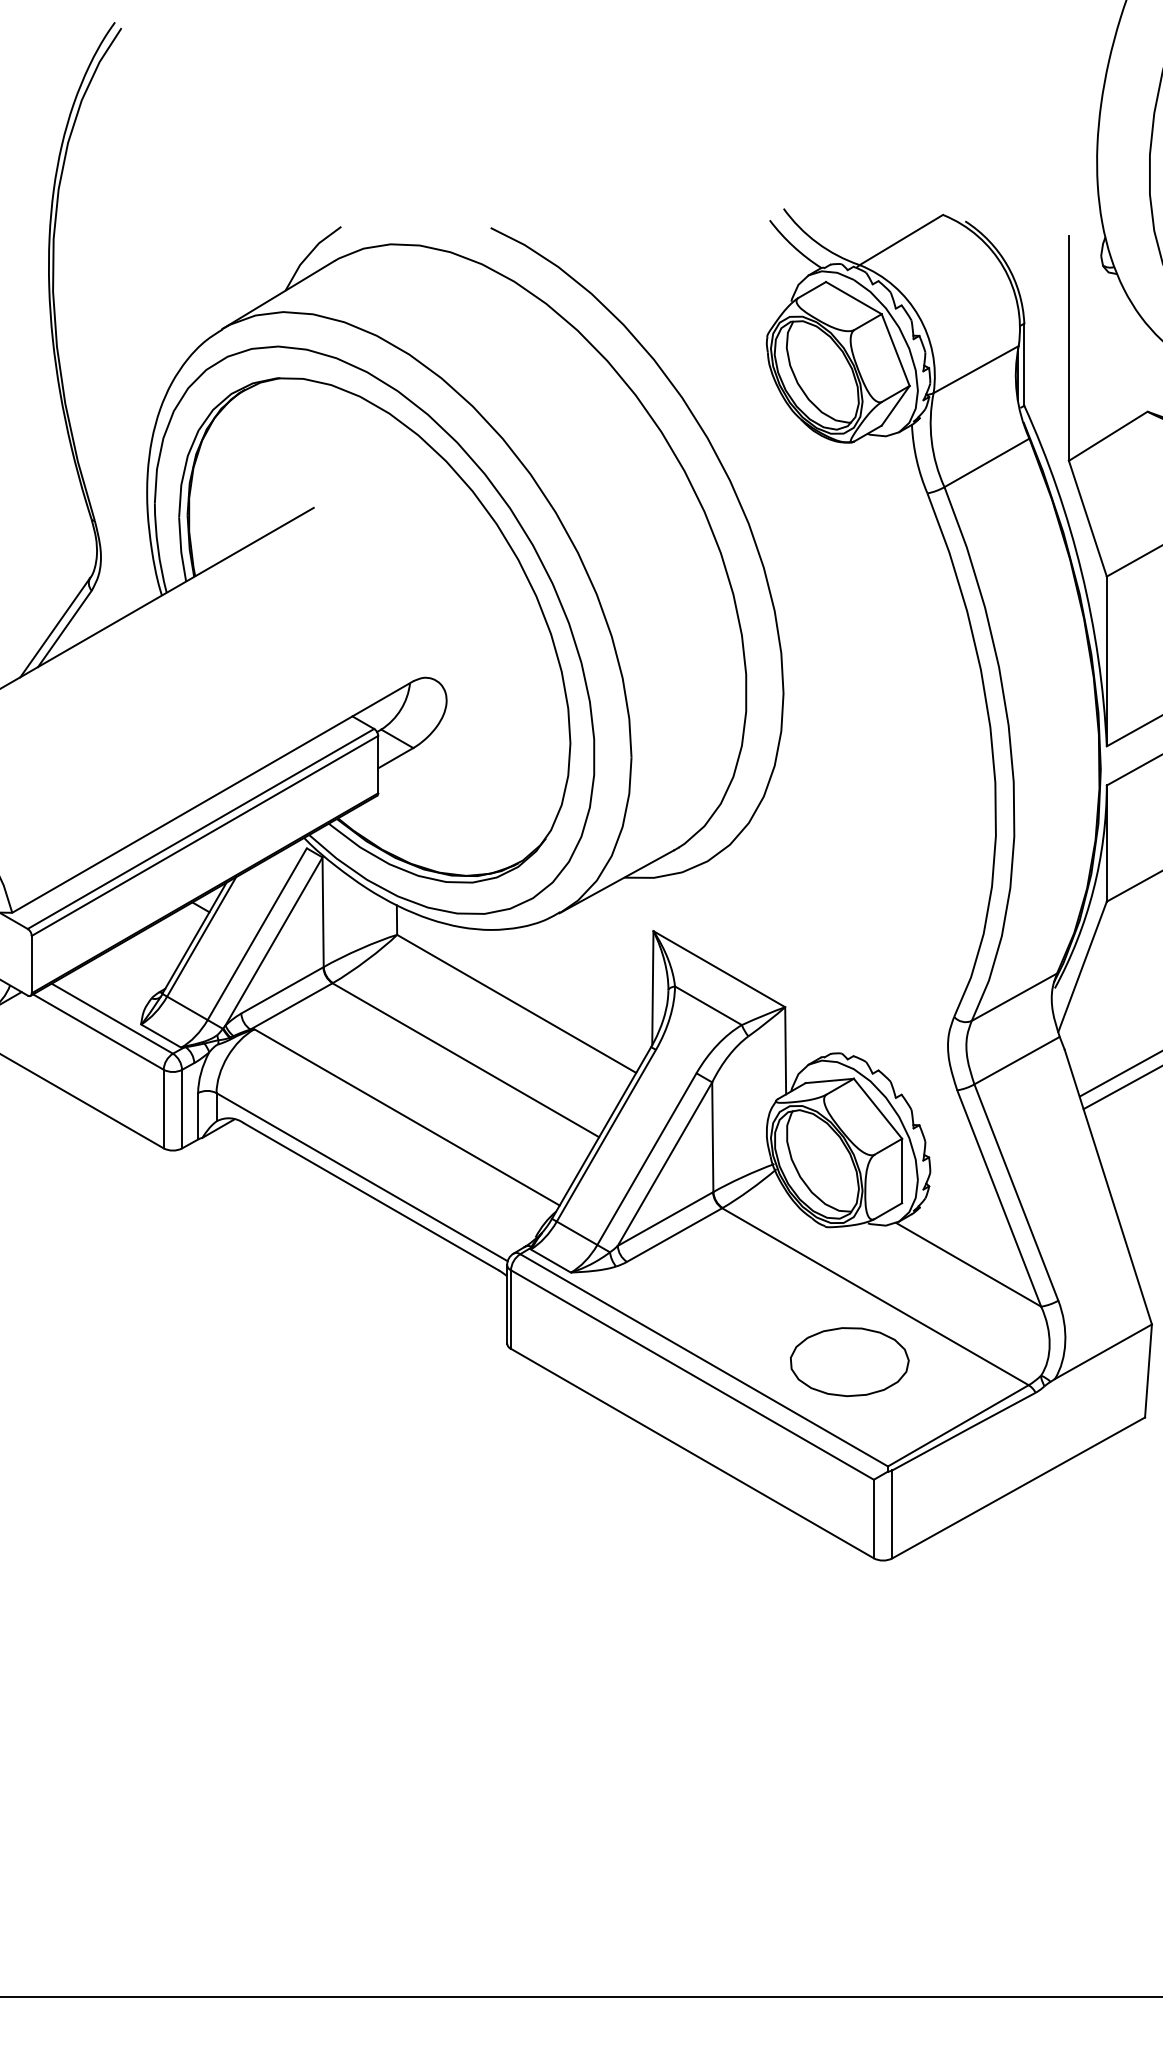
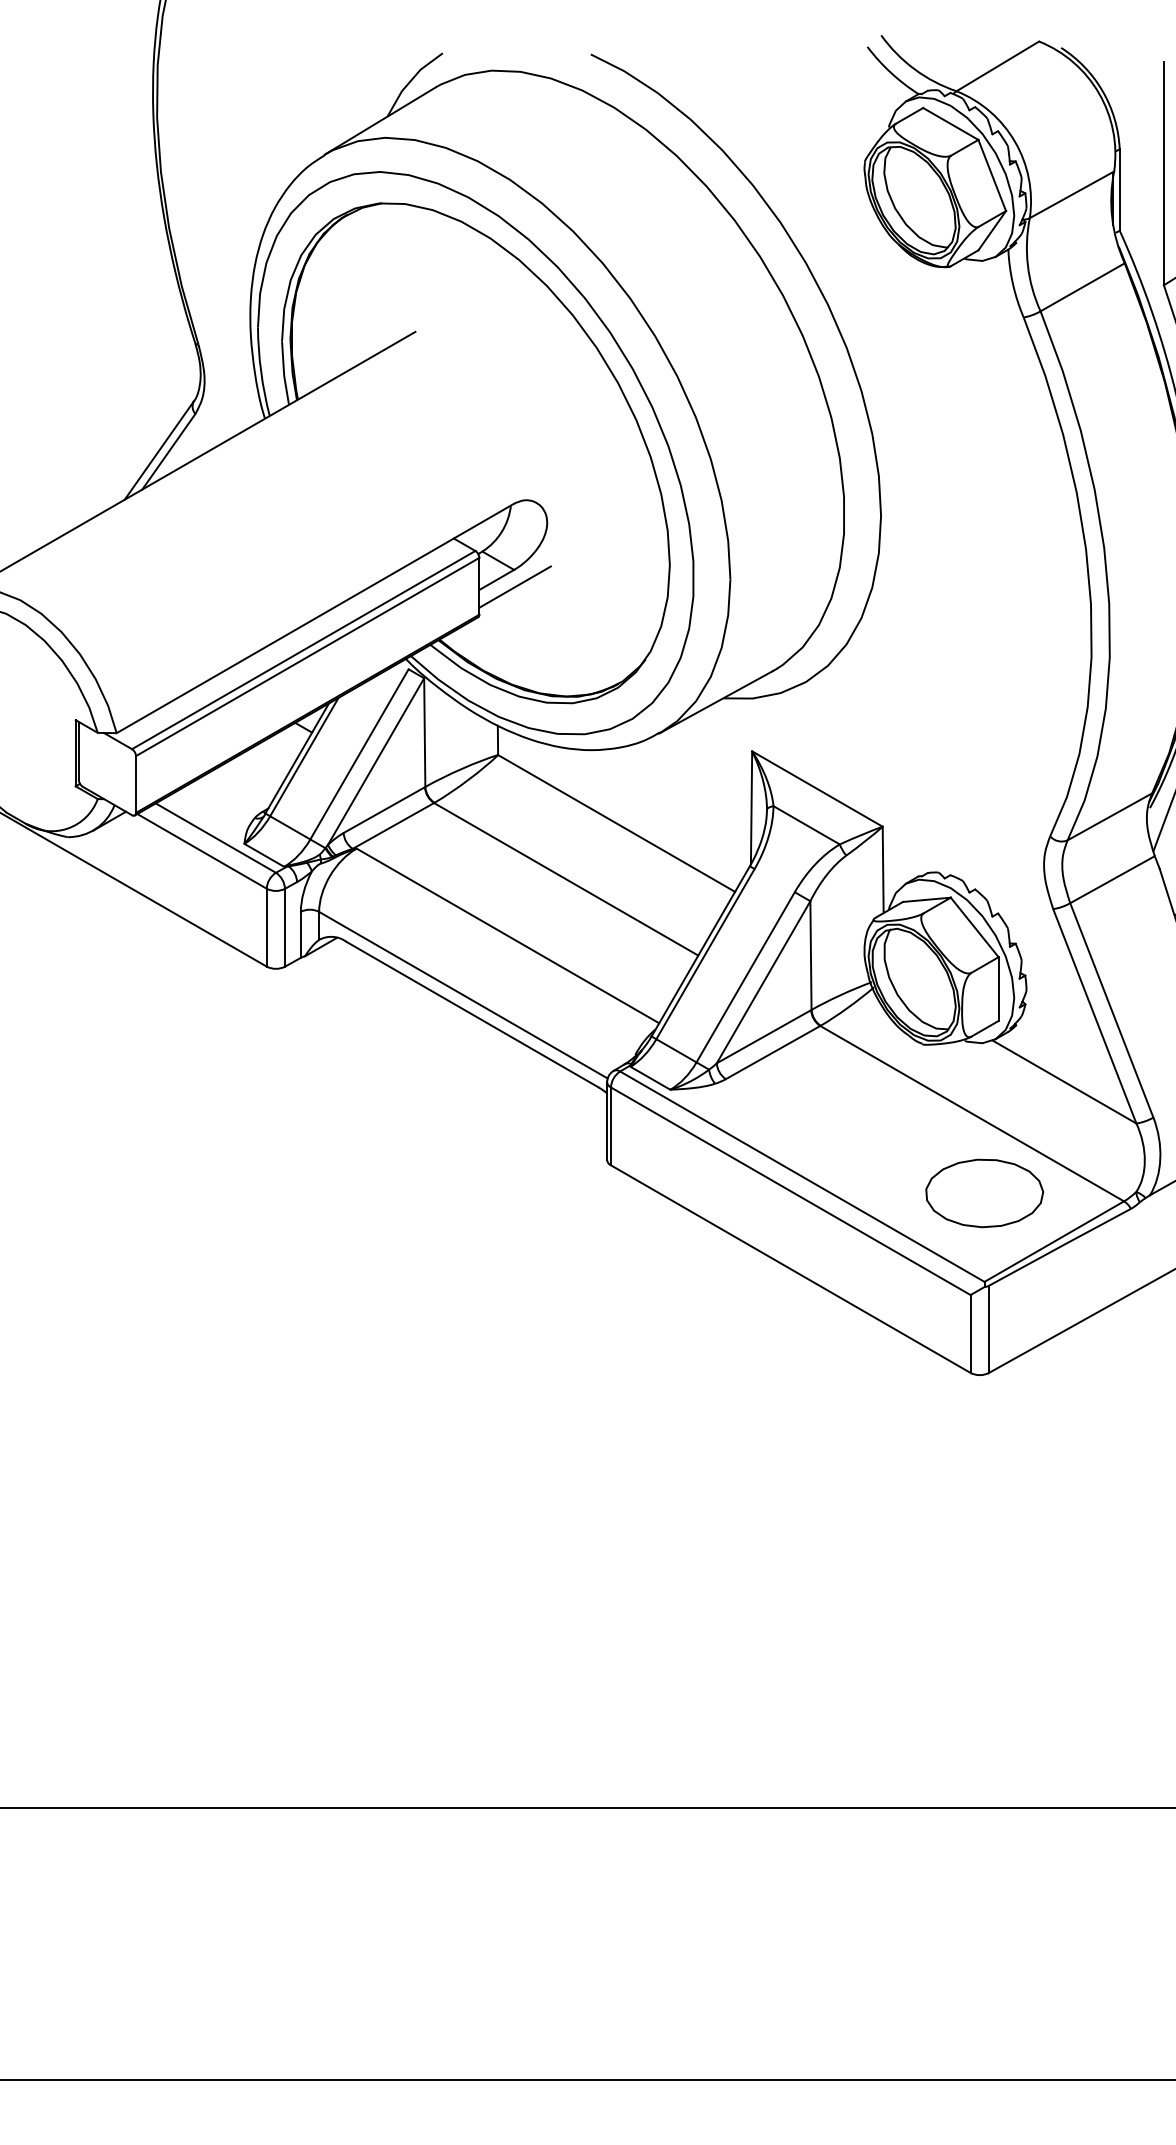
line: (413, 764) -> (514, 586), added
part: (849, 1362) -> (984, 1193), moved

